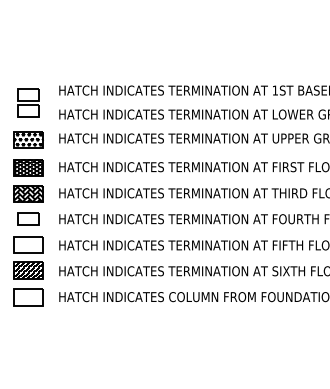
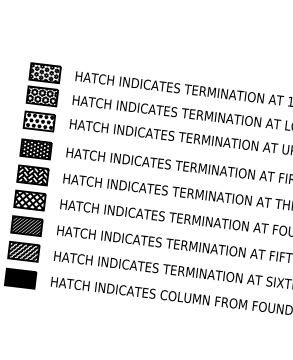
part: (28, 102) -> (43, 84), size x1.43
part: (28, 218) -> (30, 199), size x1.43
hatch: (28, 244) -> (26, 225), added
fill: (28, 297) -> (20, 278), added

